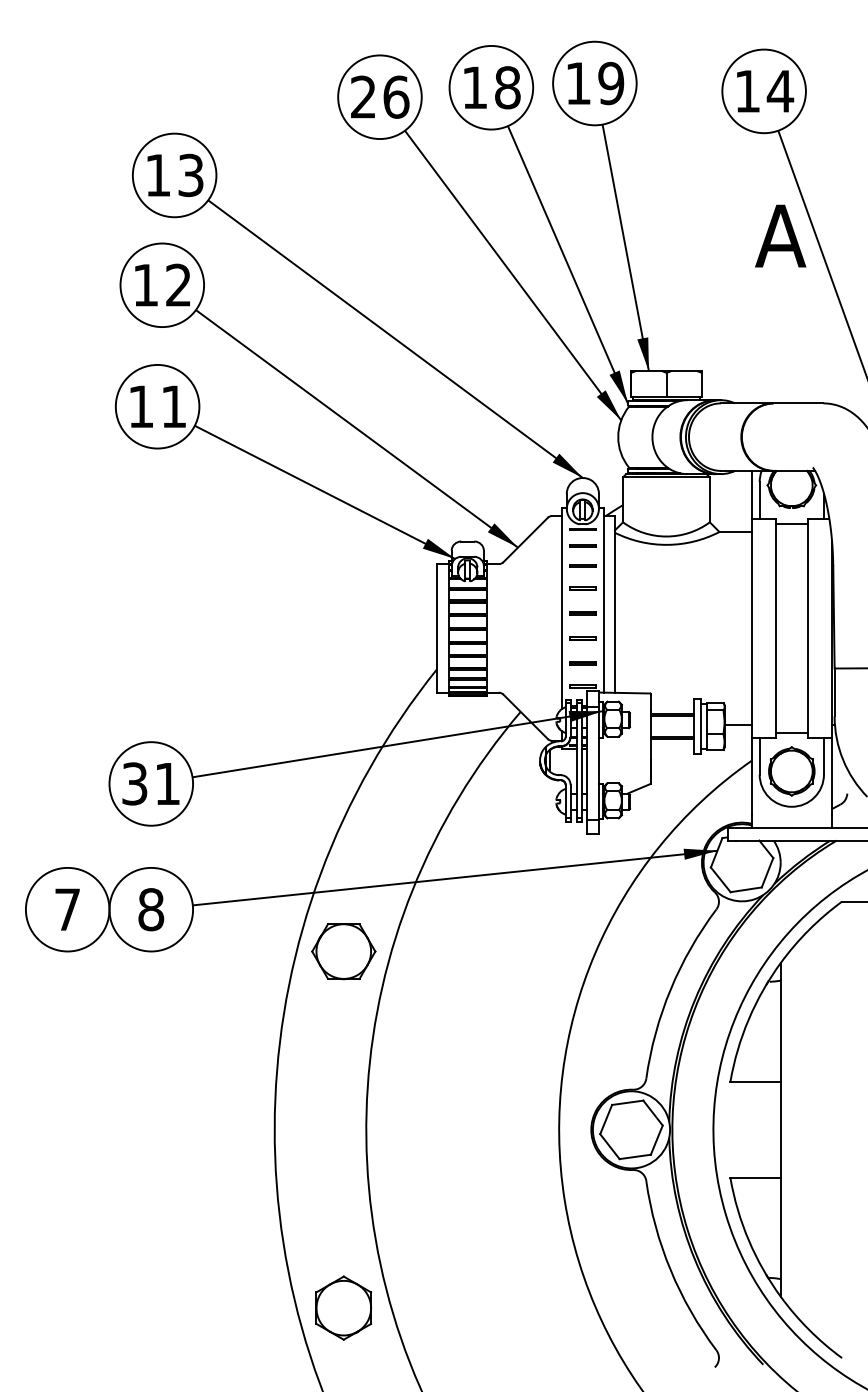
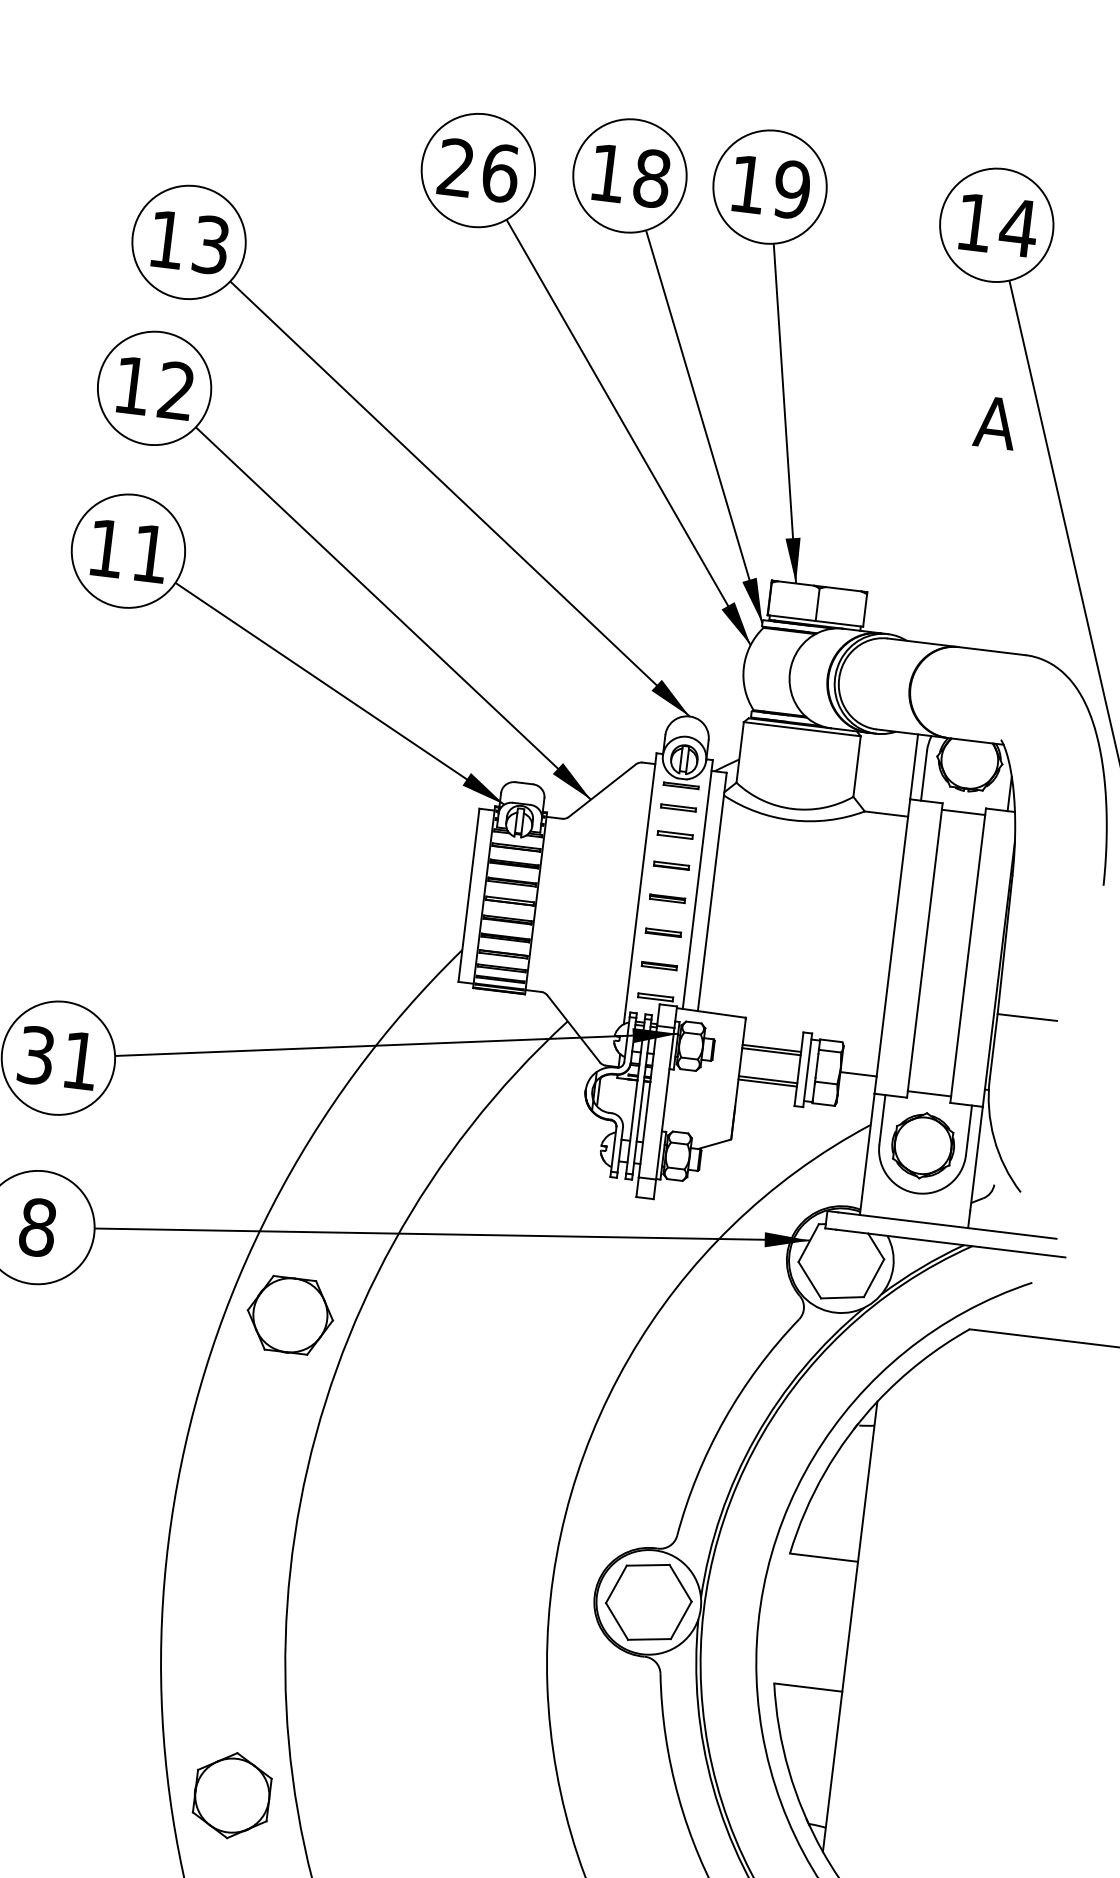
part: (780, 235) -> (995, 422), size x0.6

